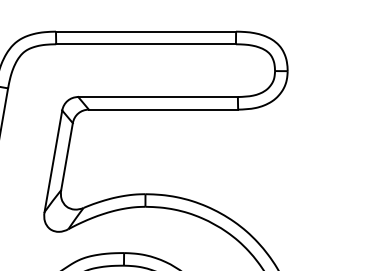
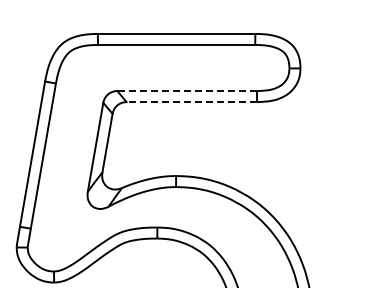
line: (158, 97) -> (187, 91), solid -> dashed
line: (163, 110) -> (191, 102), solid -> dashed

